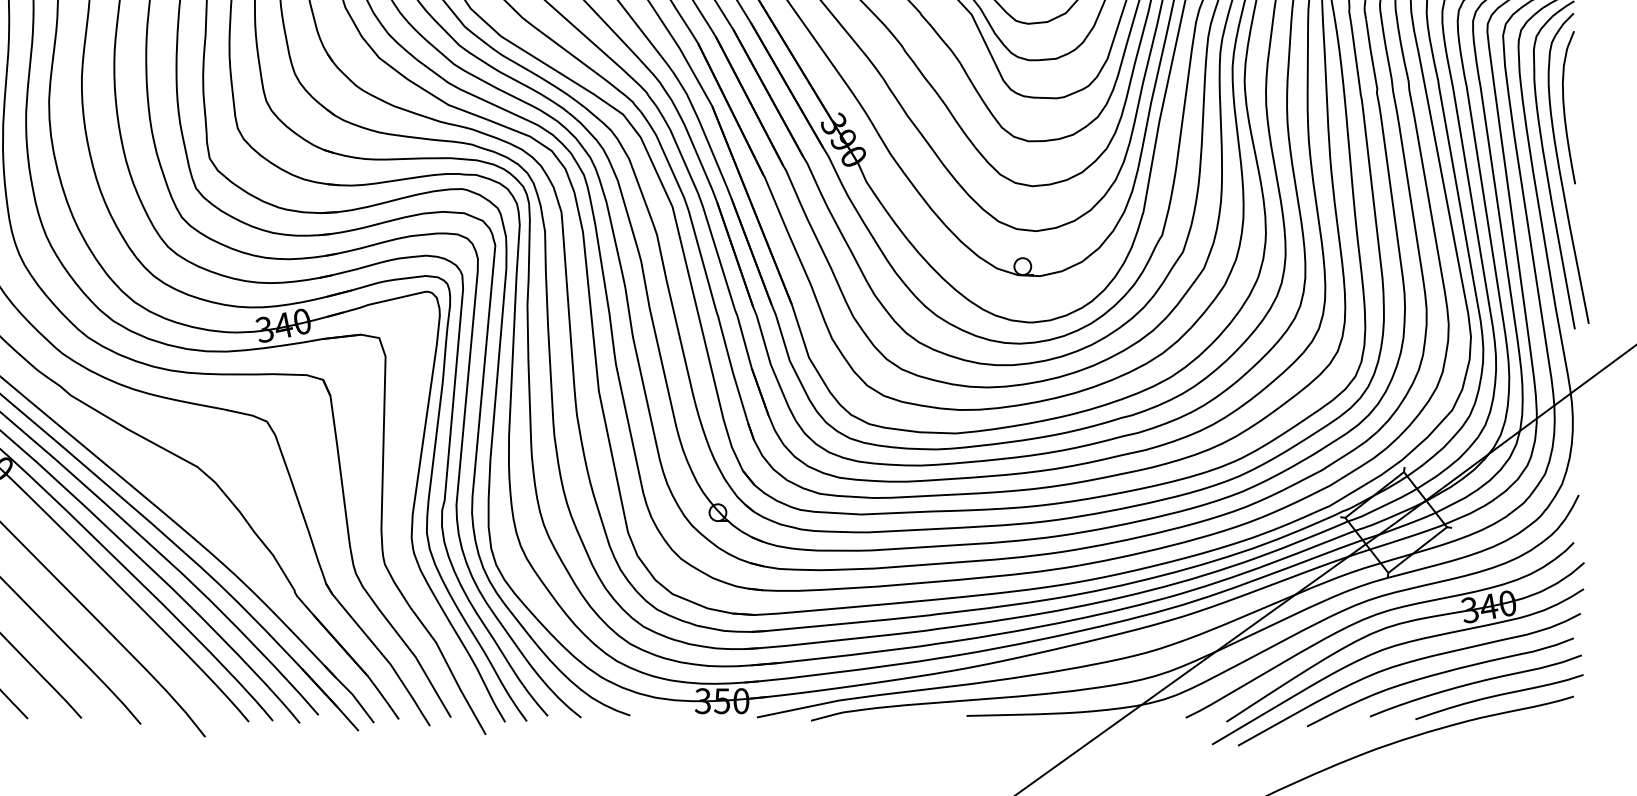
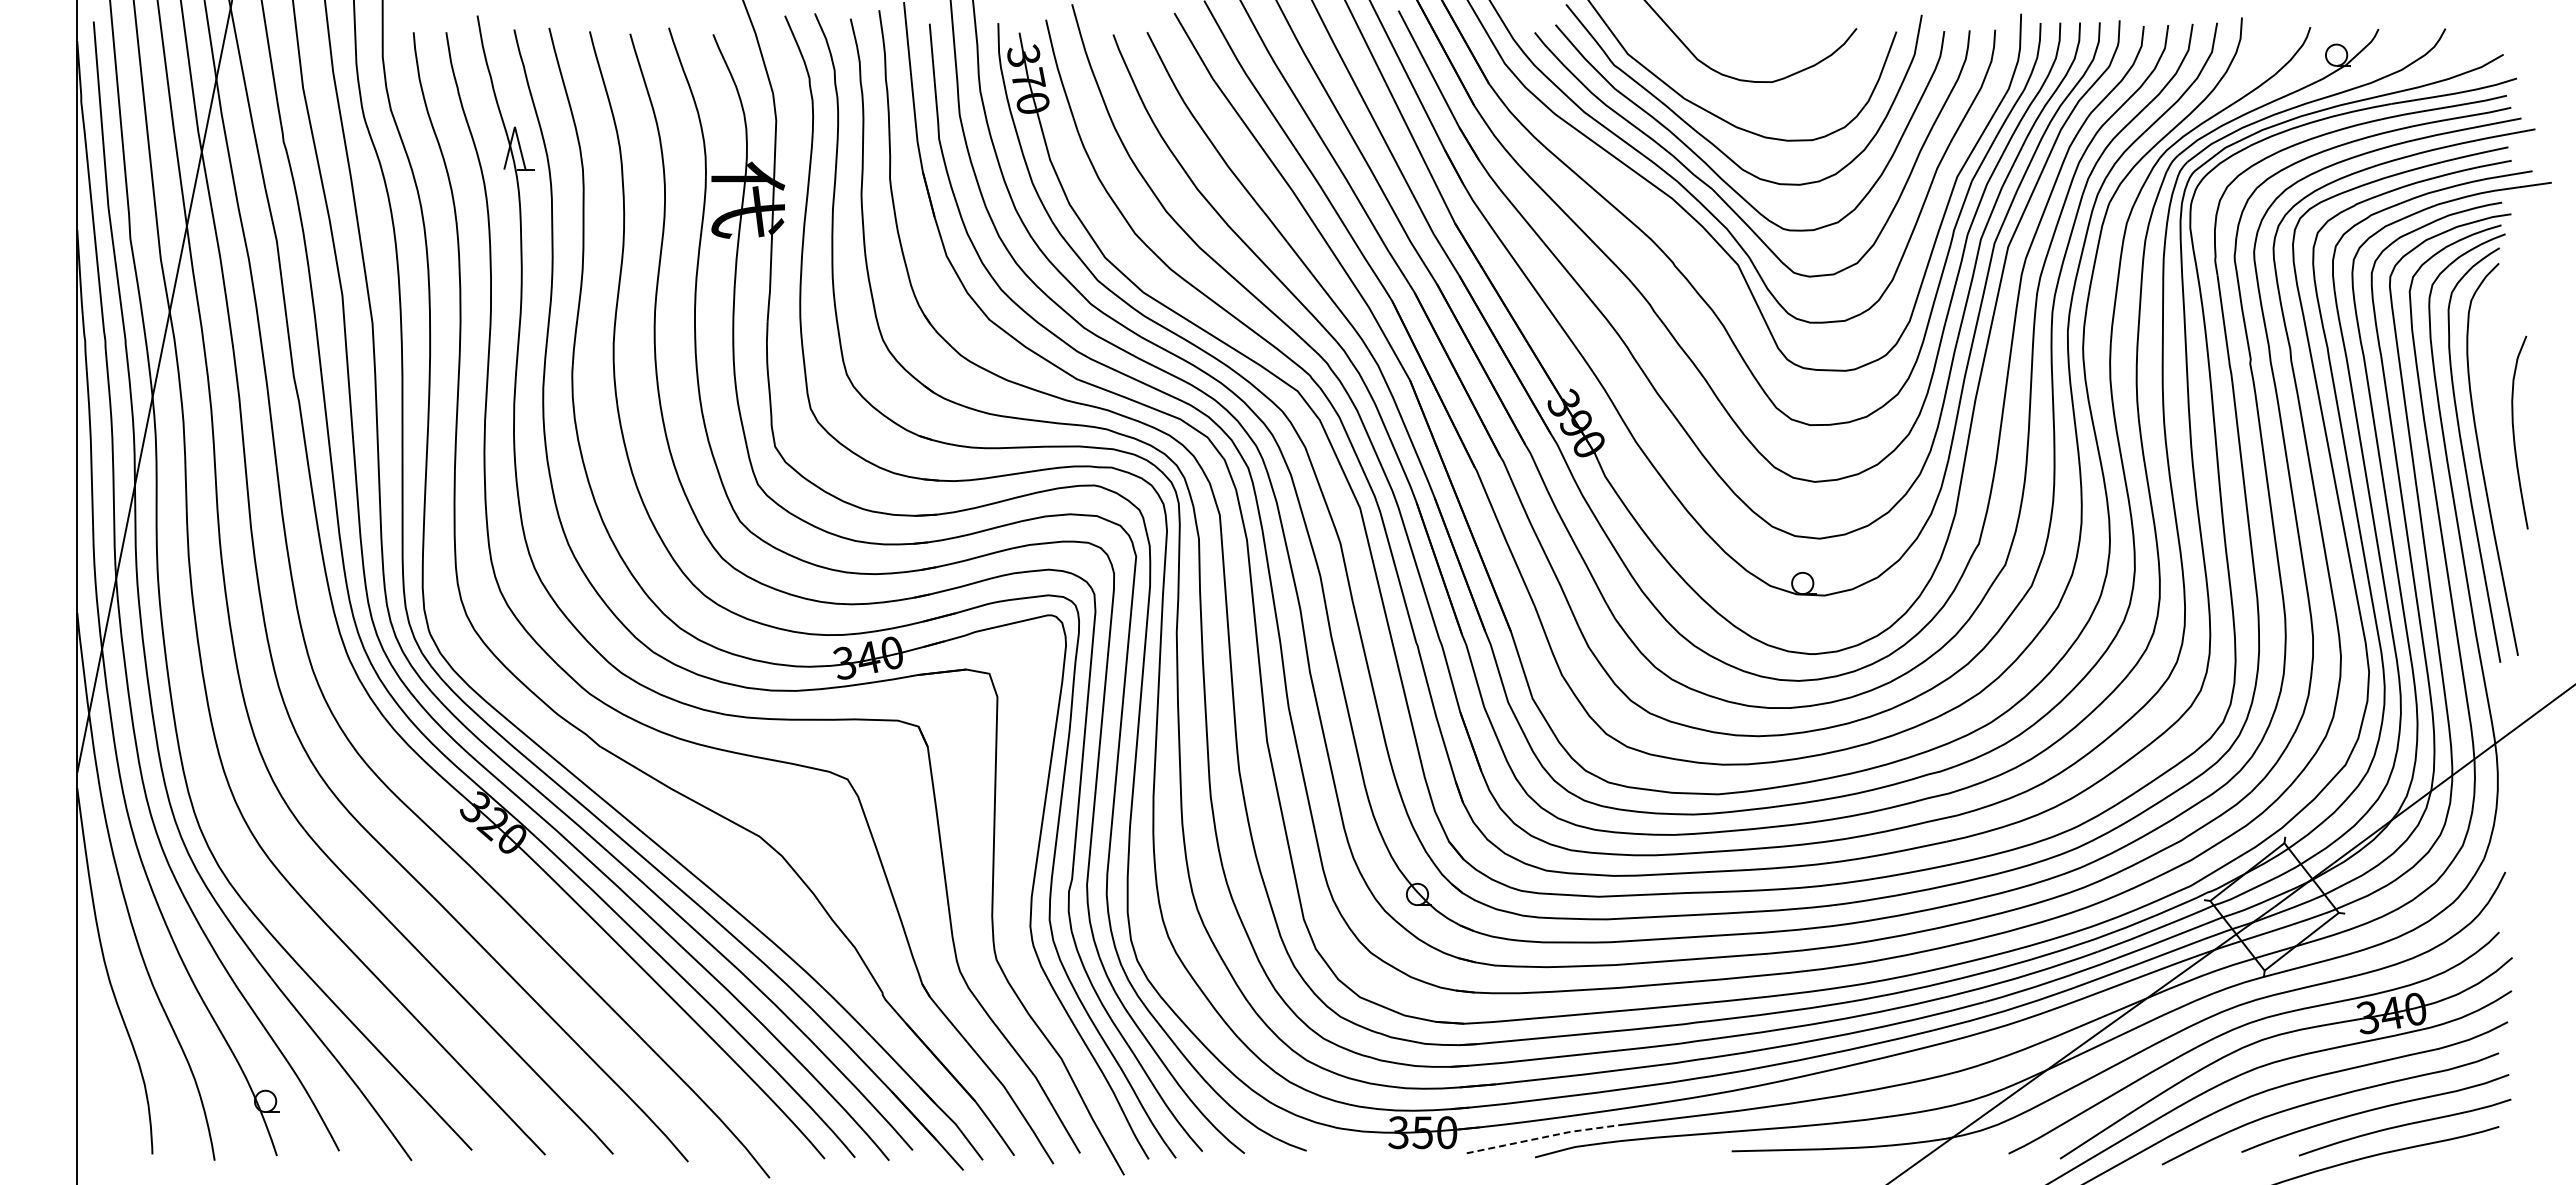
curve: (1564, 107) -> (2514, 432), moved
line: (817, 705) -> (1543, 1137), solid -> dashed

